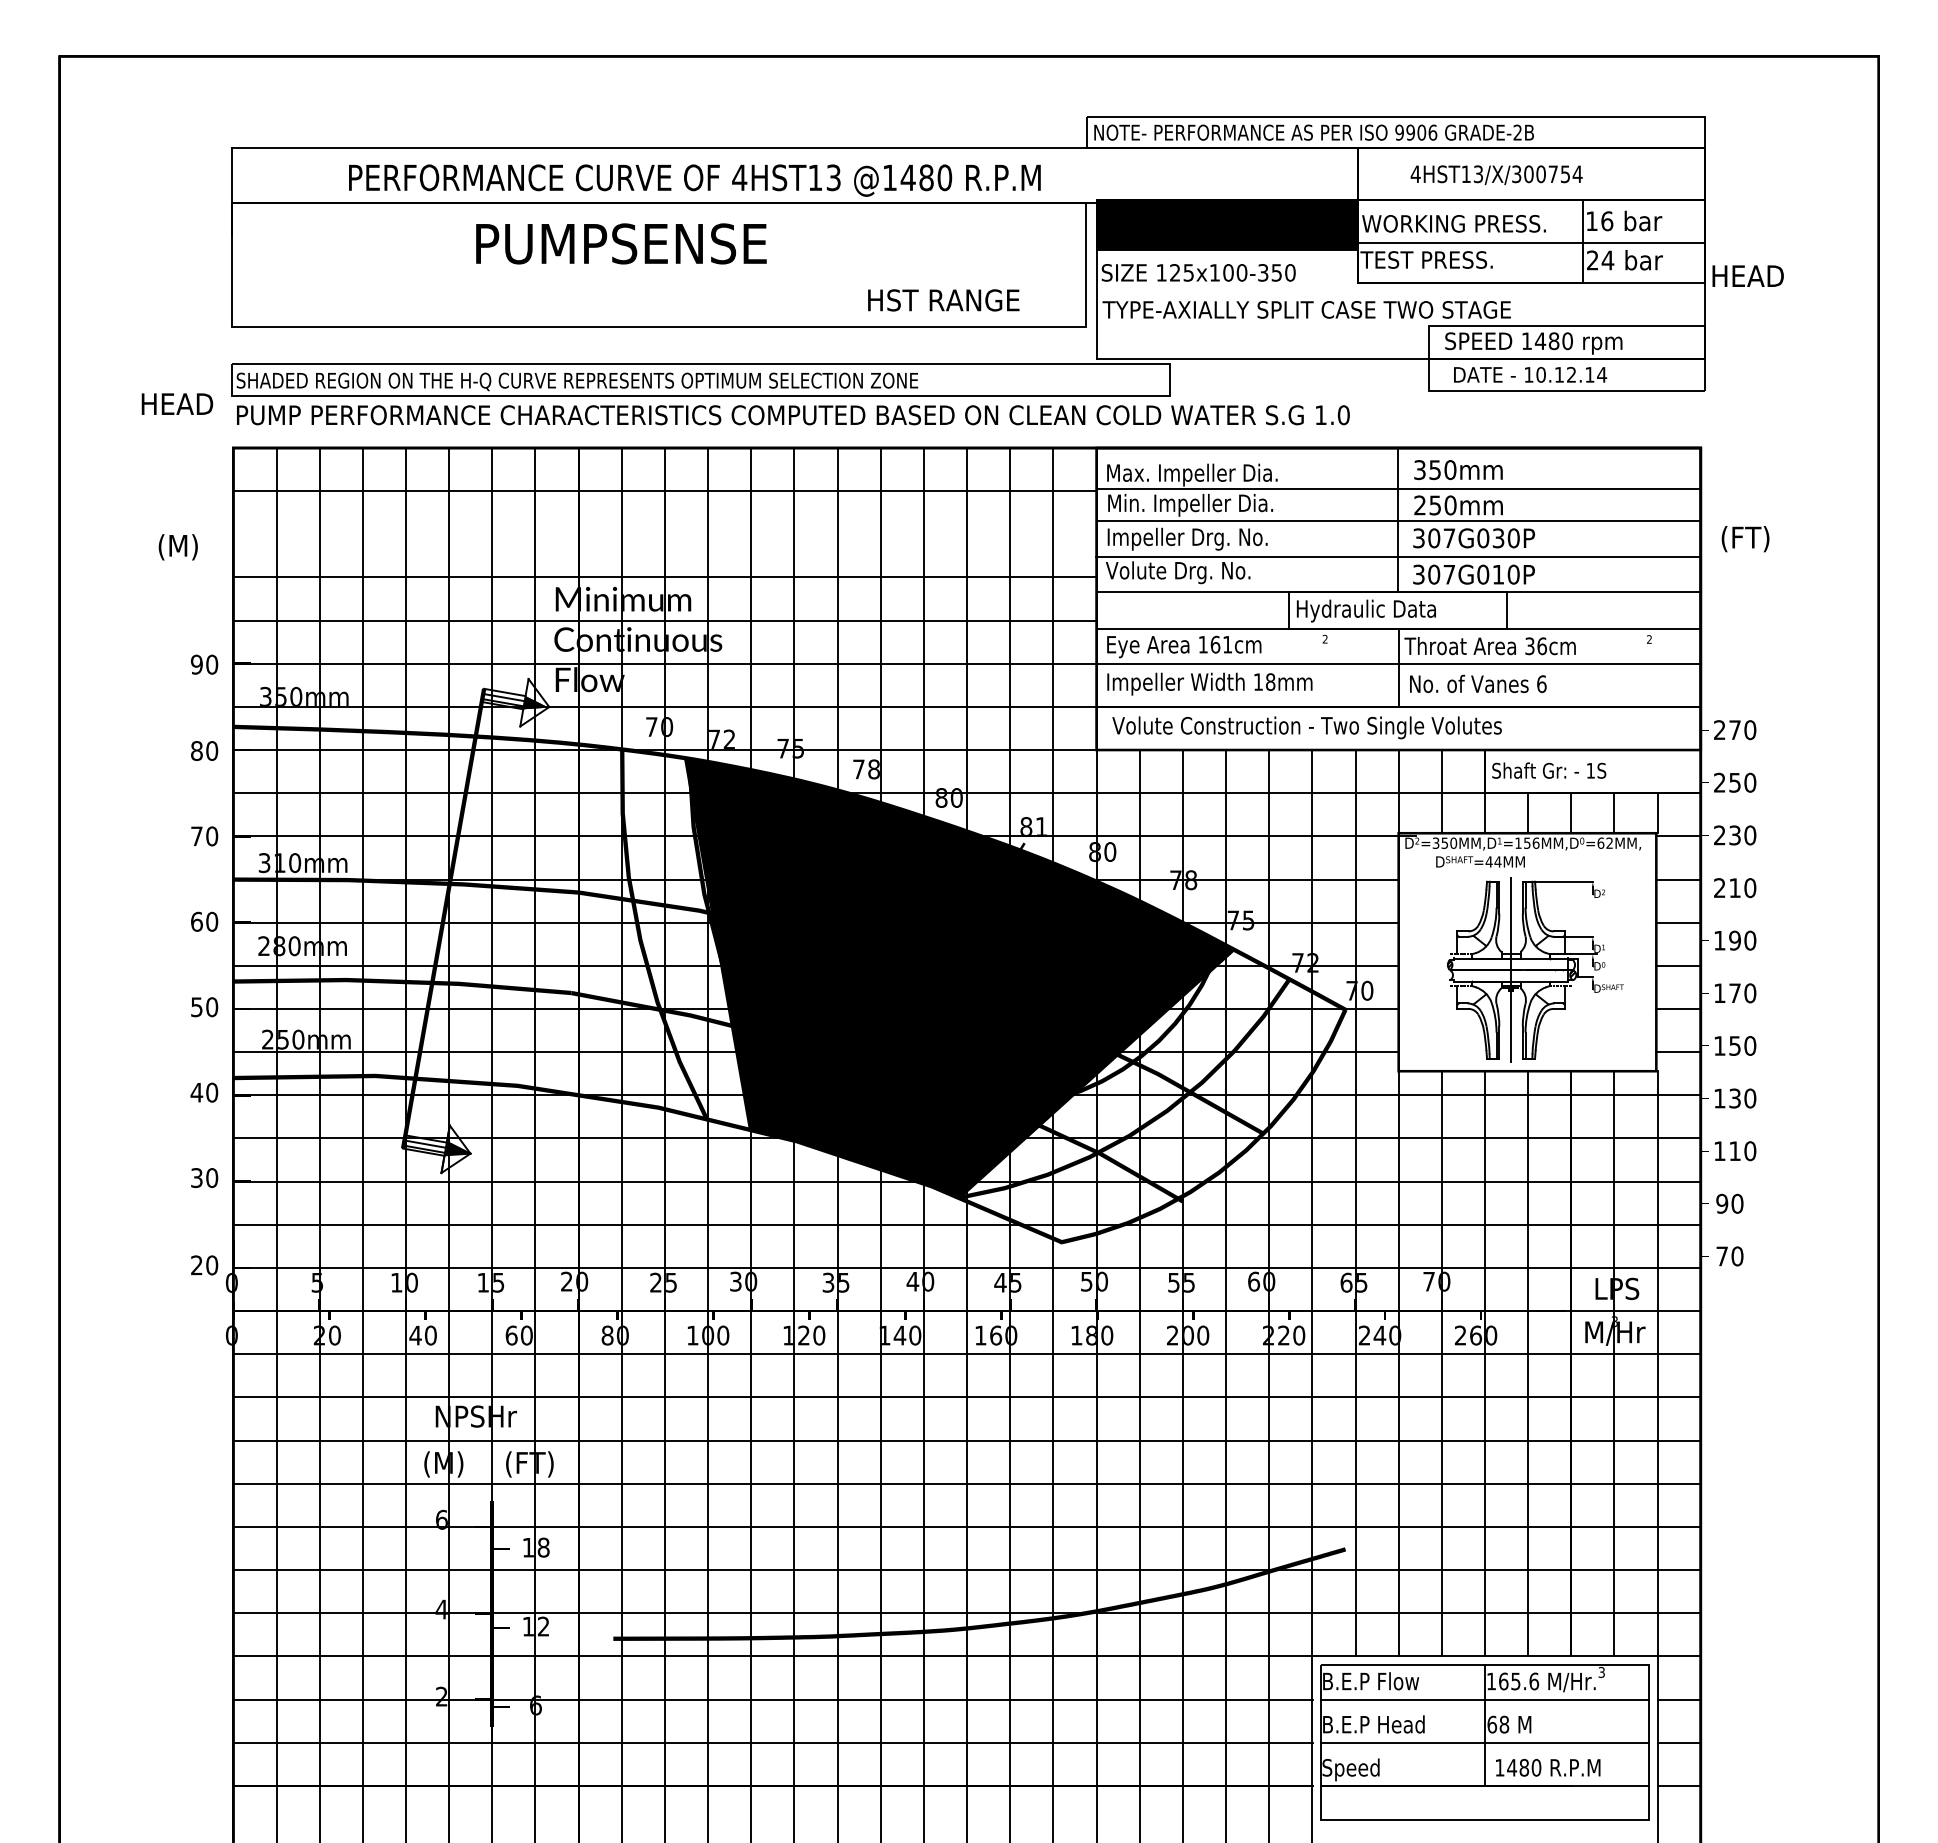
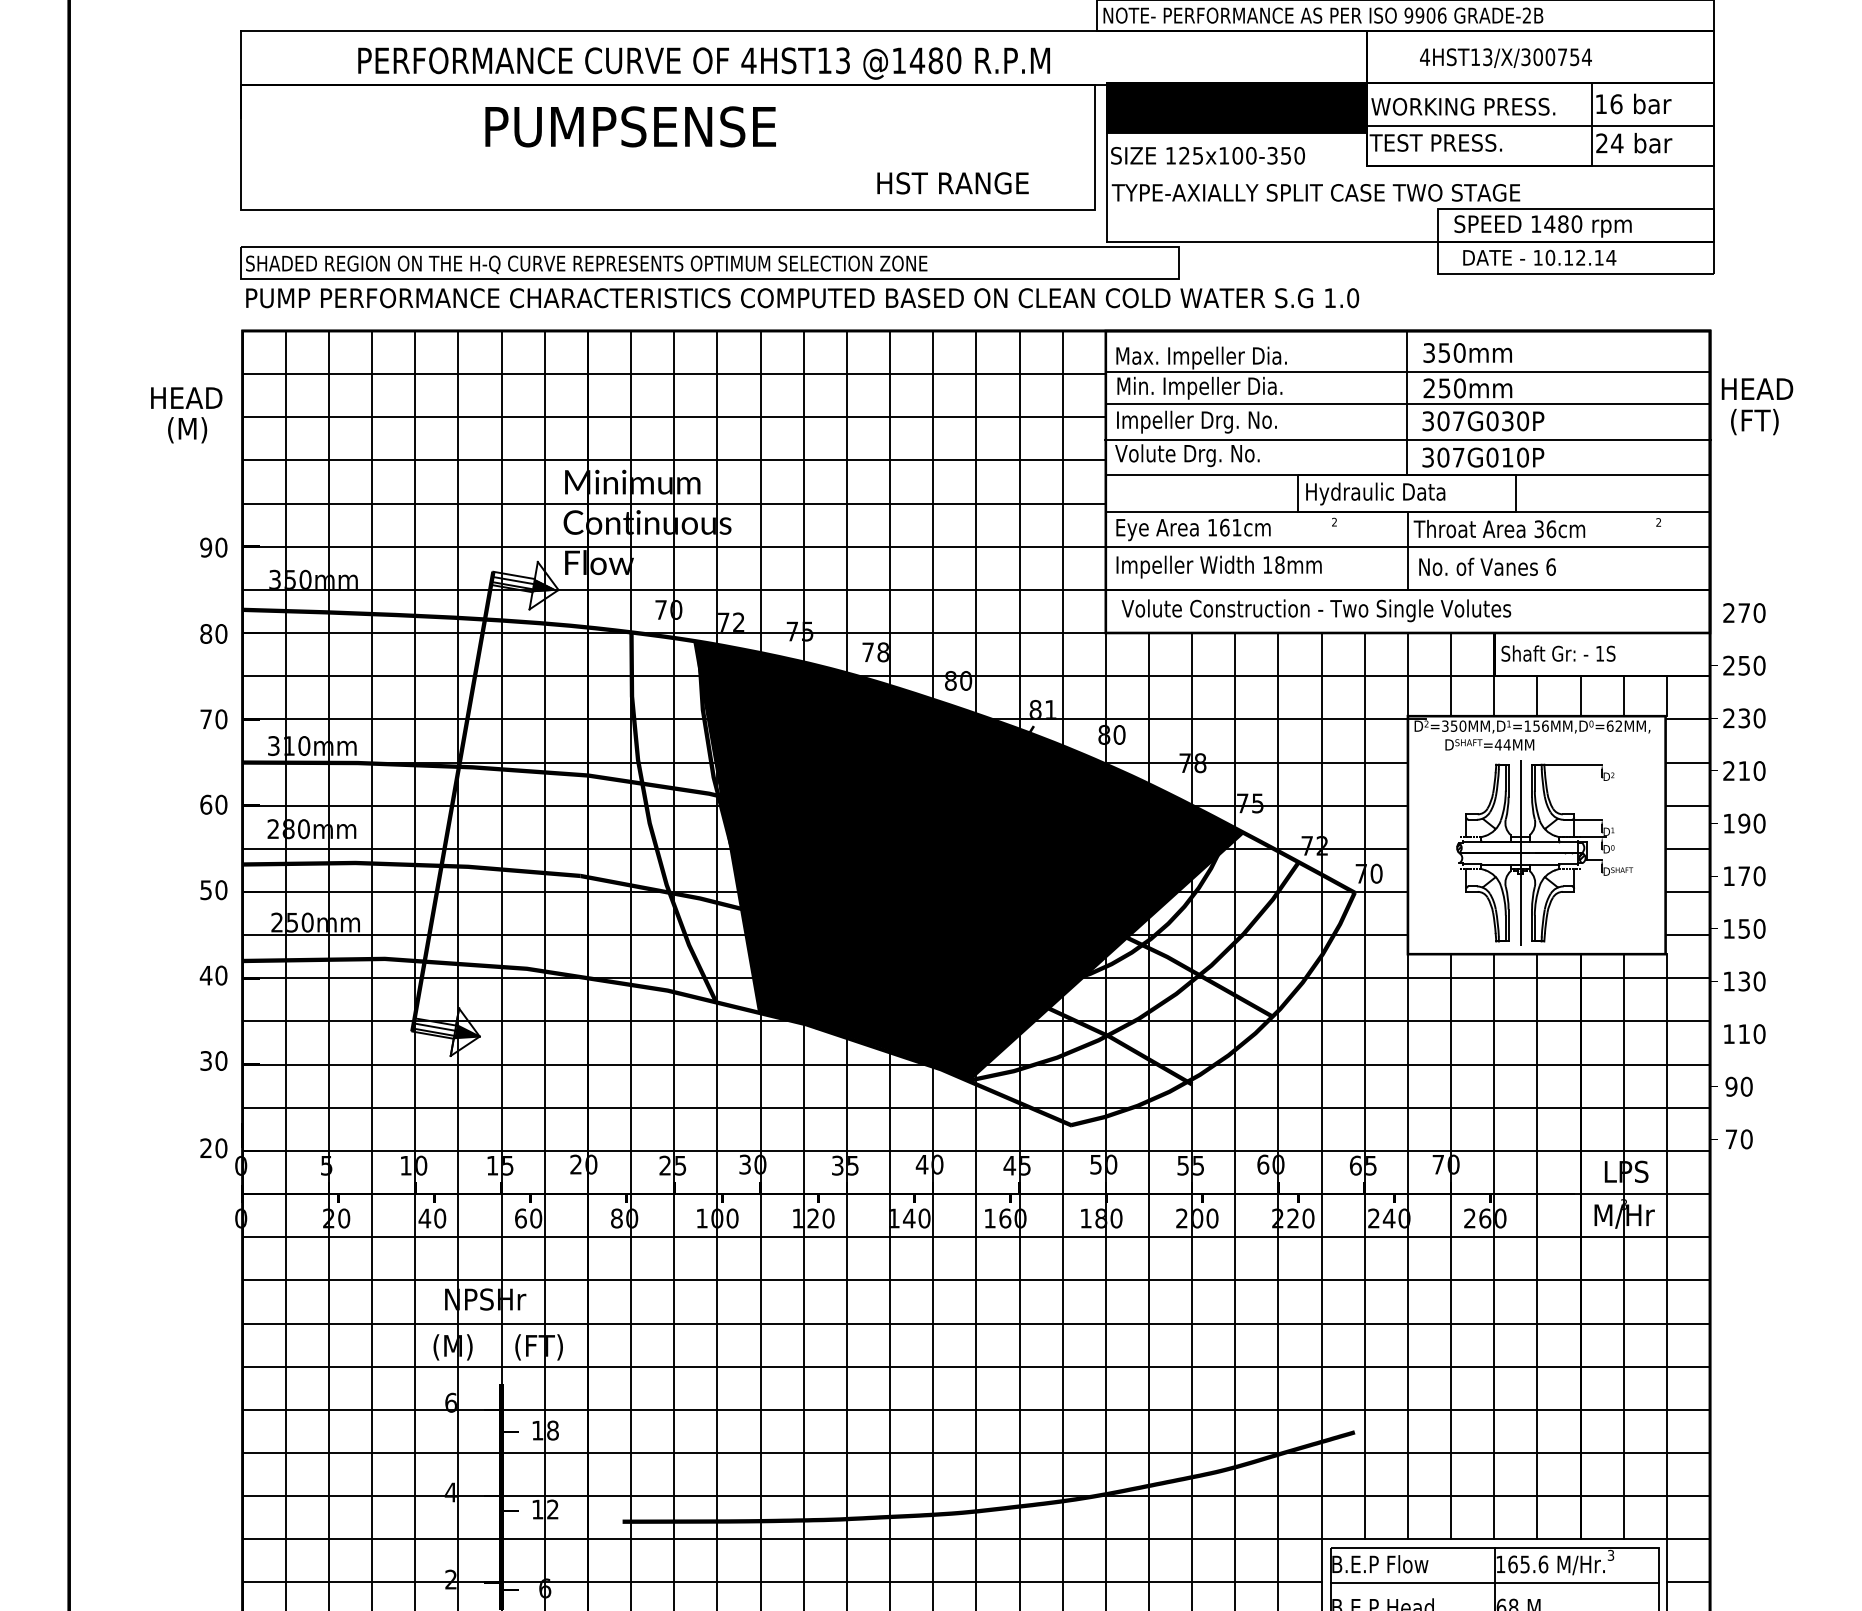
text: (1747, 275) -> (1756, 388), moved
text: (177, 403) -> (186, 397), moved
line: (664, 534) -> (673, 417), added

